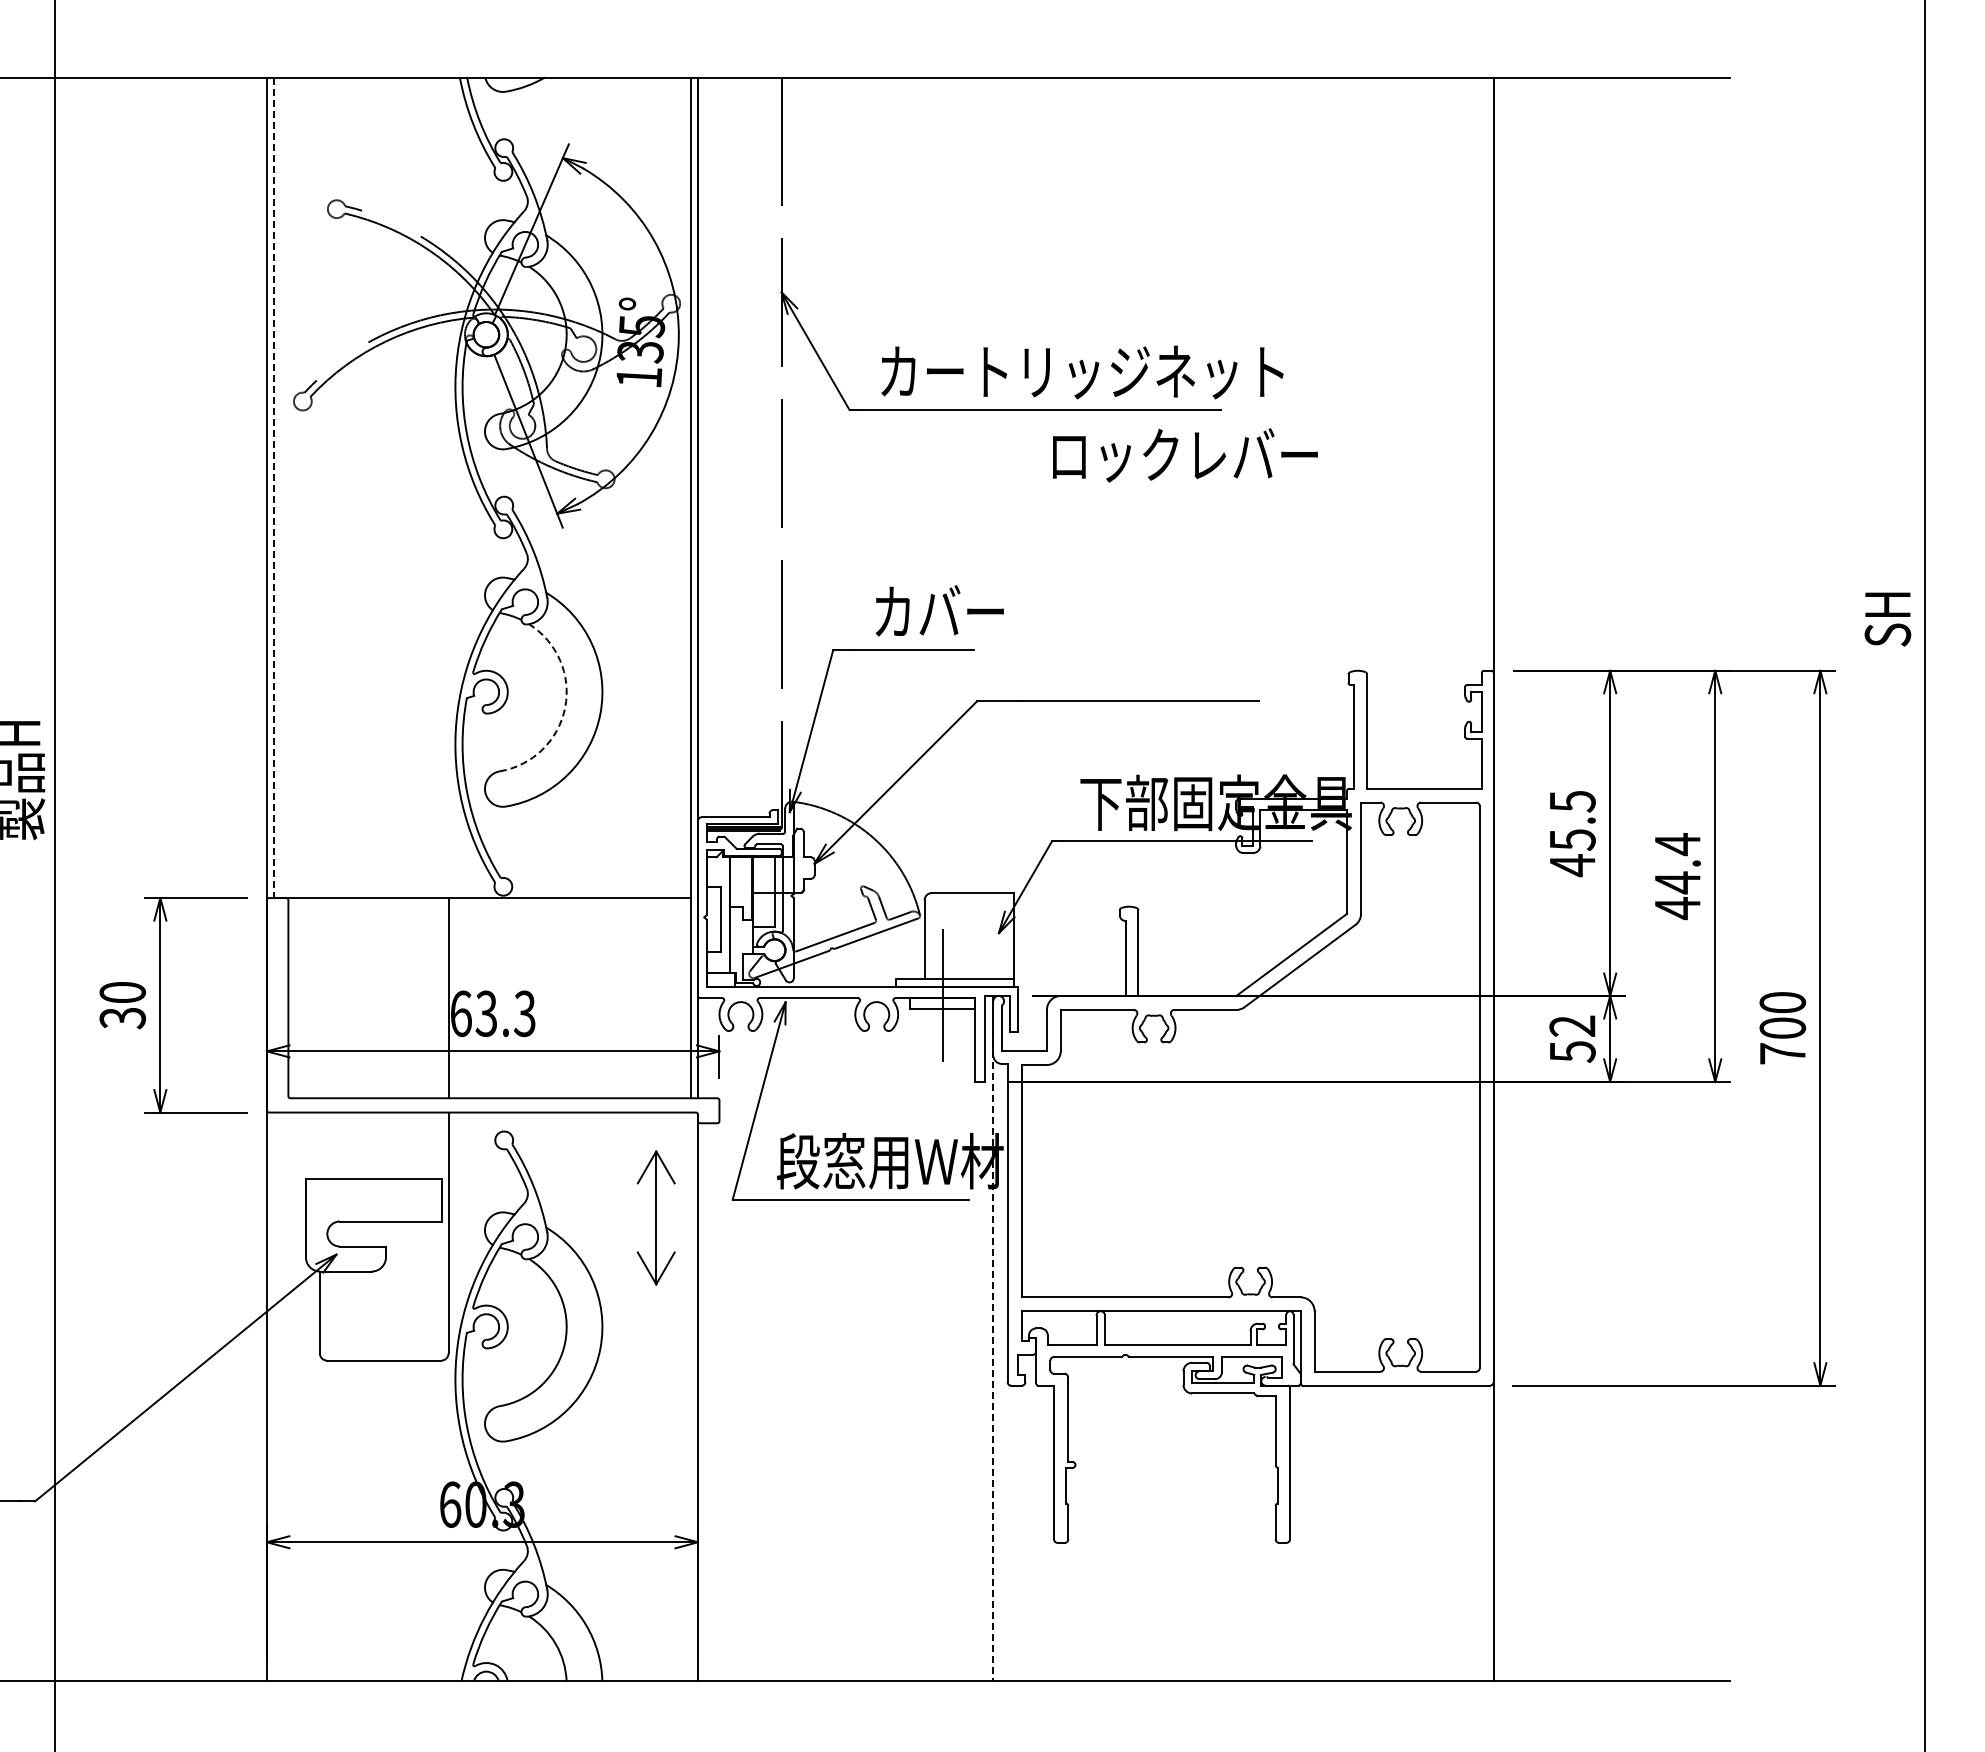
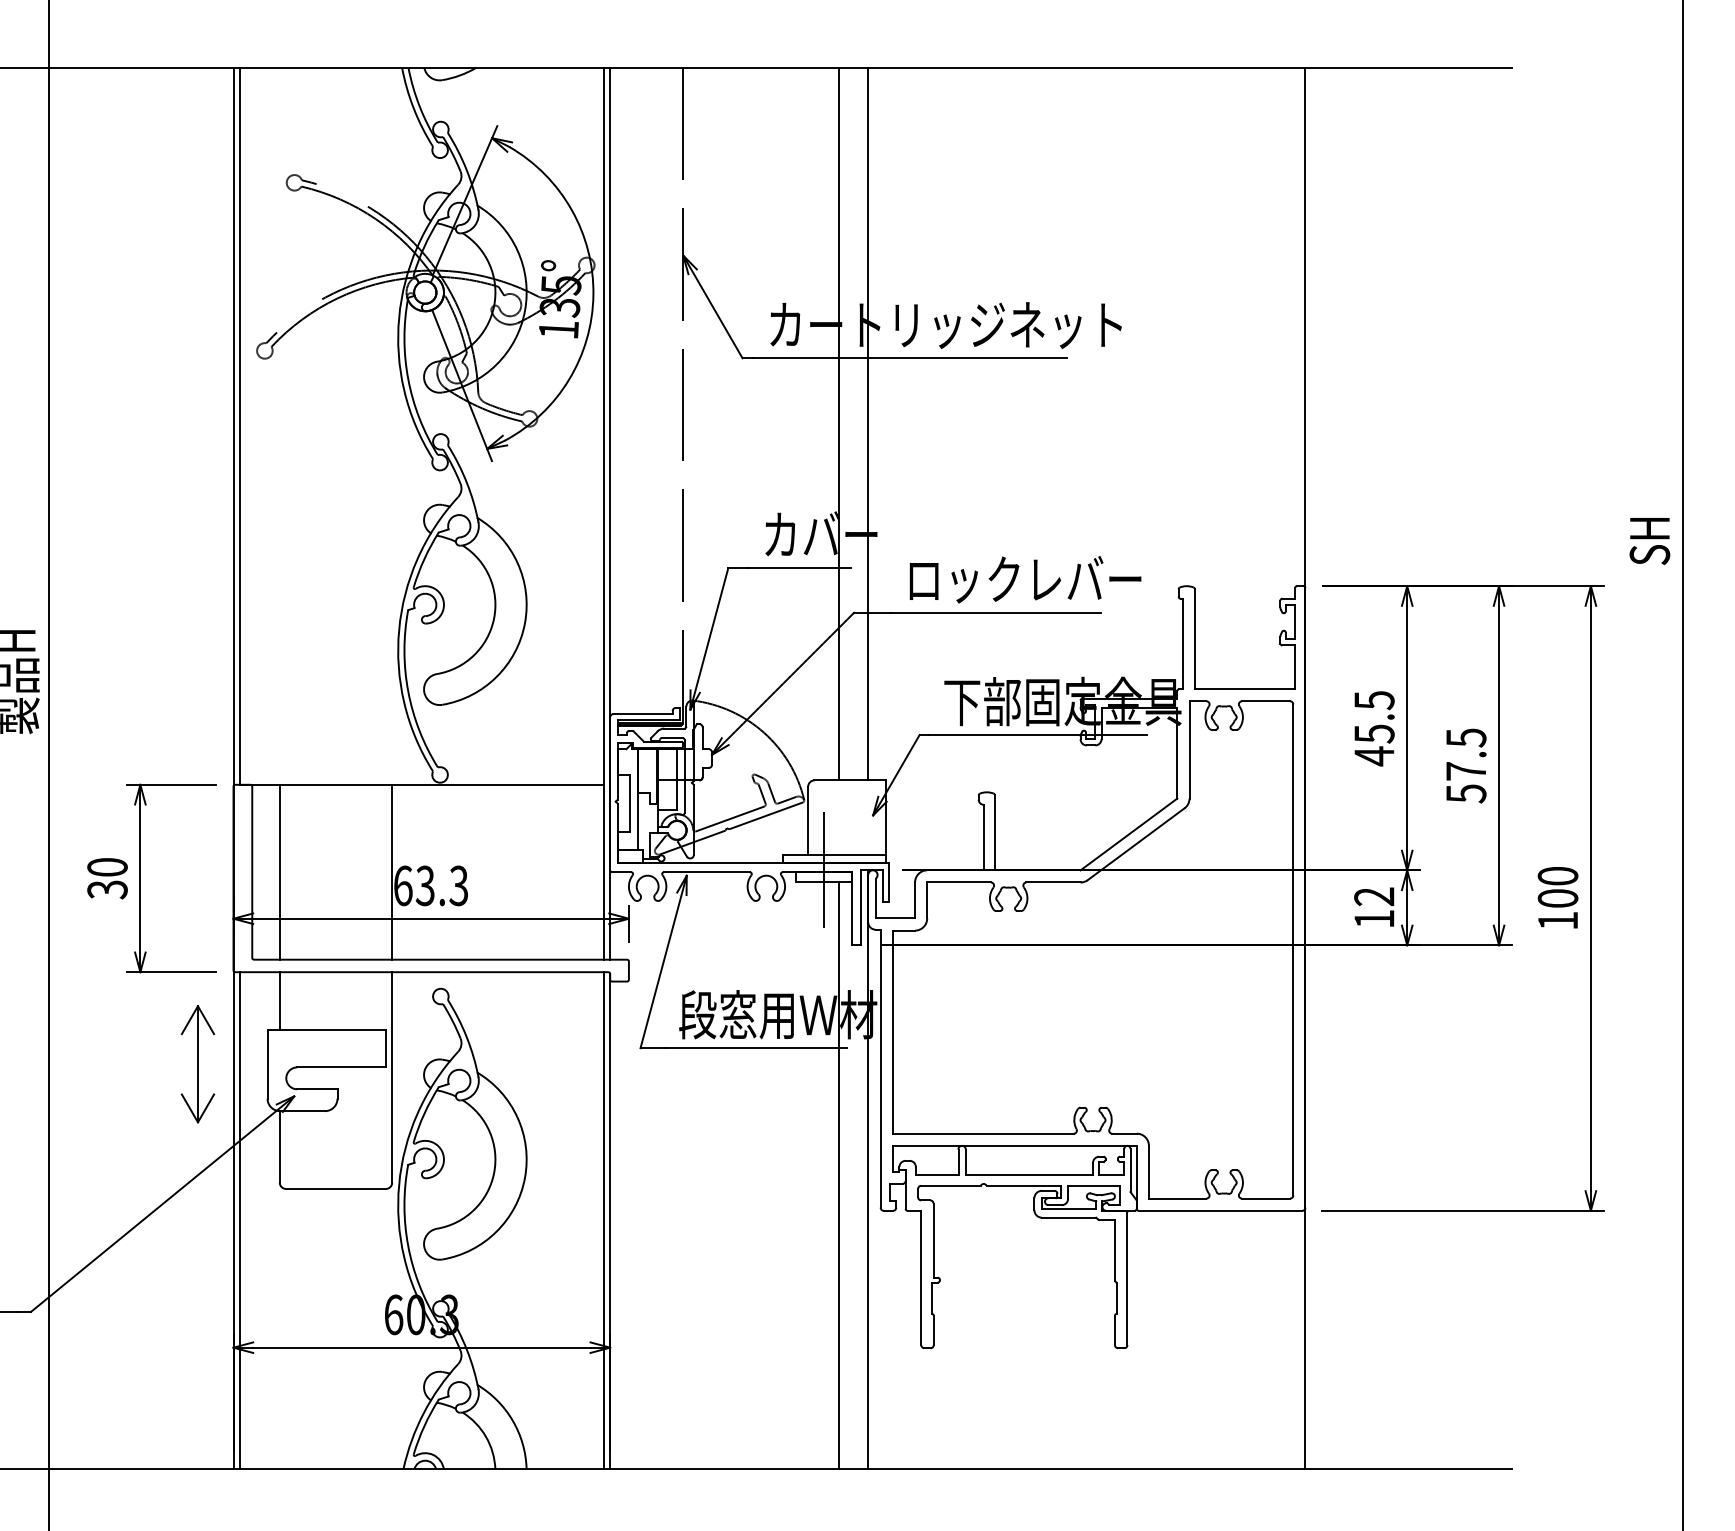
text: (1185, 455) -> (1025, 579), moved
line: (960, 485) -> (839, 424), added
line: (993, 485) -> (868, 424), added
line: (274, 488) -> (240, 426), dashed -> solid
arc: (565, 707) -> (494, 618), dashed -> solid
text: (1677, 876) -> (1466, 765), 44.4 -> 57.5
line: (319, 998) -> (279, 872), added
text: (1572, 1051) -> (1374, 918), 52 -> 12
text: (1782, 1053) -> (1557, 920), 700 -> 100
line: (319, 1145) -> (279, 1000), added
part: (655, 1217) -> (197, 1063), moved
line: (993, 1338) -> (868, 1169), dashed -> solid
line: (960, 1344) -> (839, 1174), added
line: (274, 1396) -> (240, 1220), added
line: (690, 1396) -> (603, 1220), added

